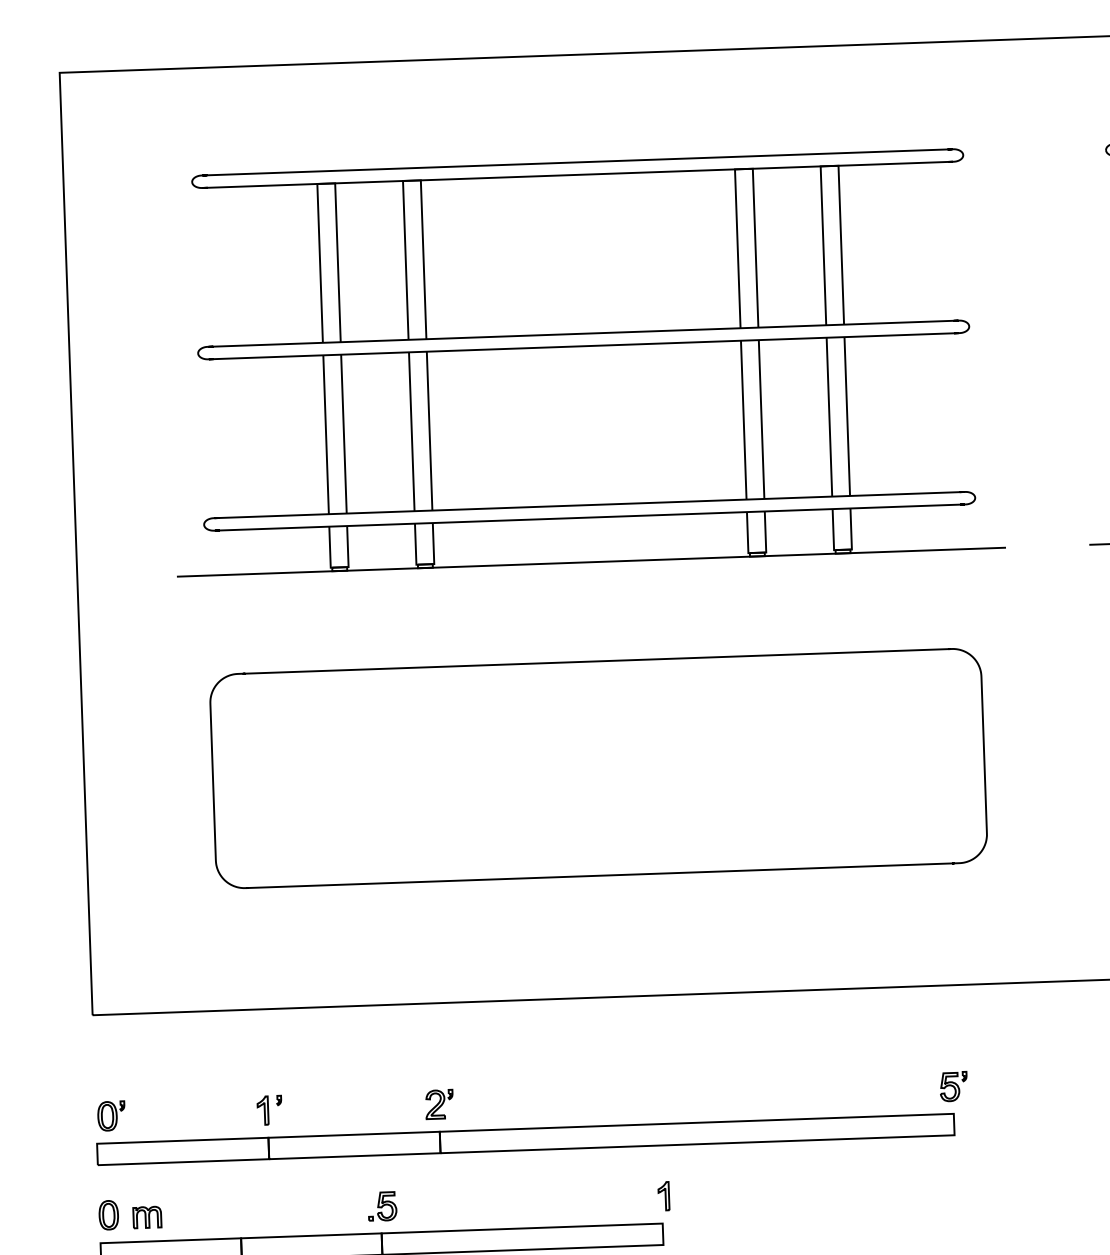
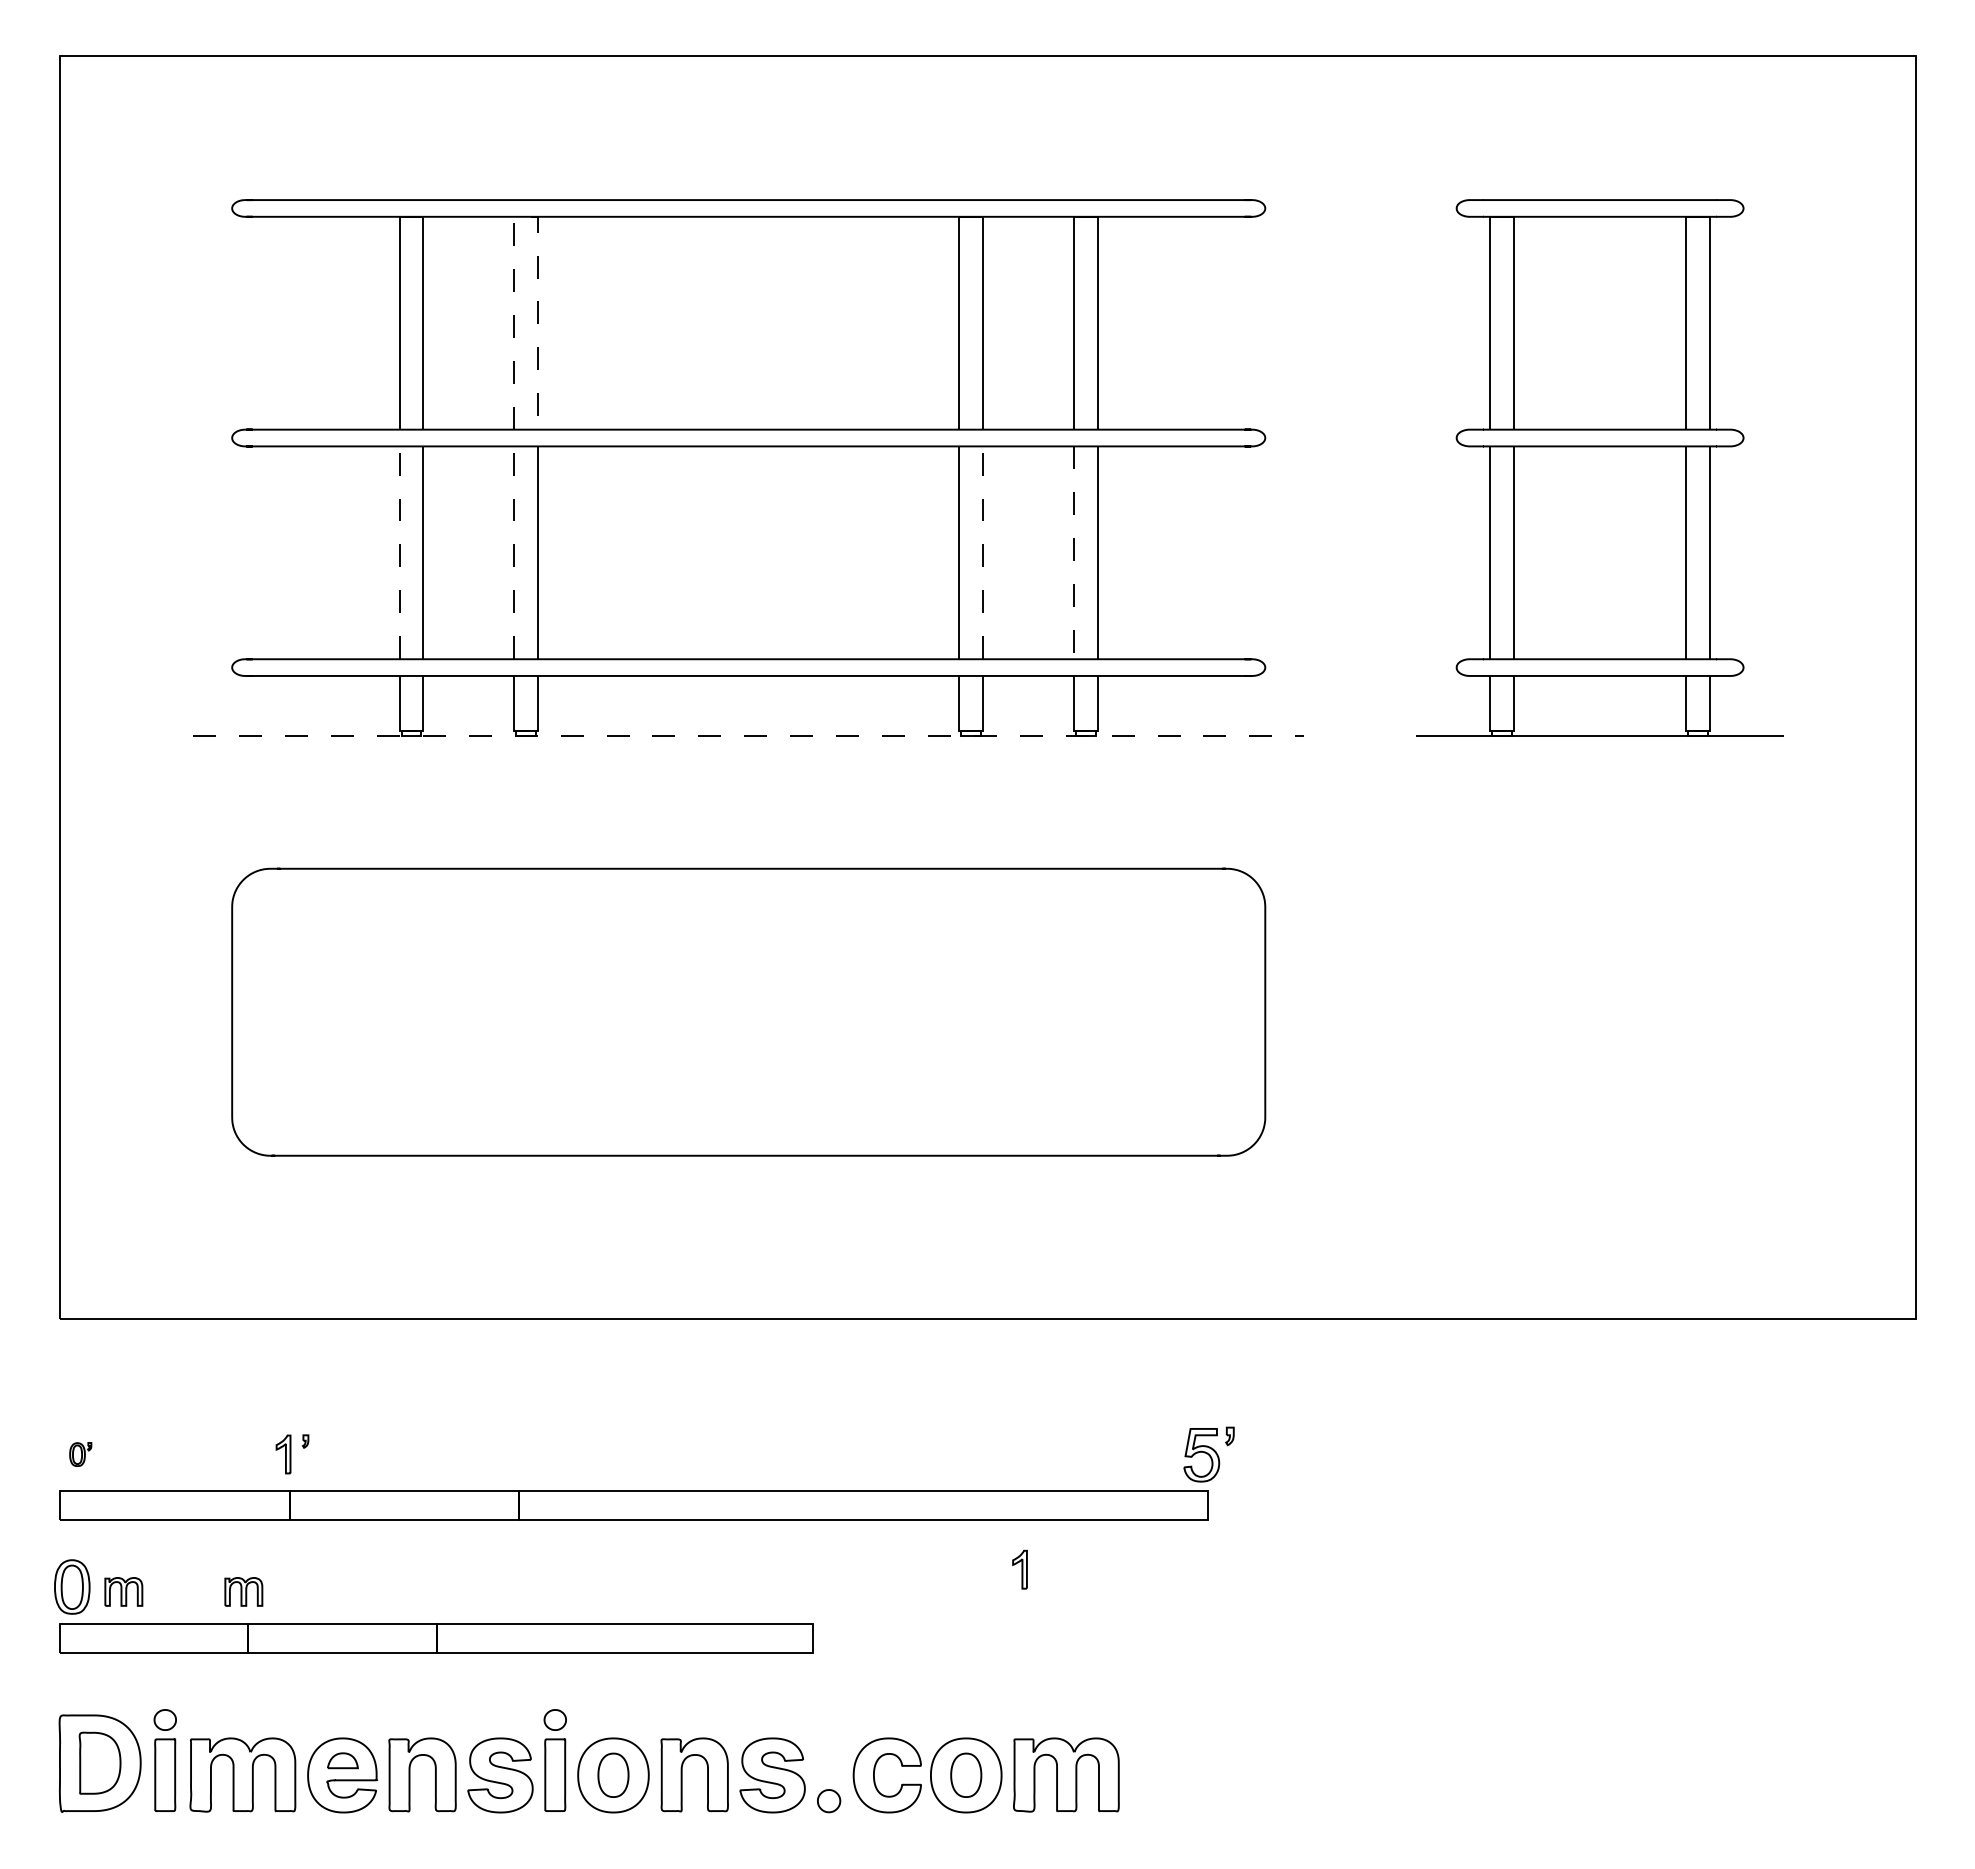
line: (412, 180) -> (526, 216), solid -> dashed
line: (829, 417) -> (1073, 553), solid -> dashed
line: (761, 419) -> (983, 552), solid -> dashed
line: (411, 431) -> (514, 552), solid -> dashed
line: (326, 434) -> (399, 552), solid -> dashed
line: (592, 561) -> (749, 735), solid -> dashed
part: (953, 1086) -> (1208, 1454), size x1.4
part: (439, 1104) -> (519, 1454), removed
part: (111, 1116) -> (80, 1454), size x0.6
part: (663, 1196) -> (1019, 1569), moved
part: (382, 1205) -> (439, 1587), removed
part: (236, 1214) -> (243, 1591), added
part: (108, 1215) -> (72, 1587), size x1.4

